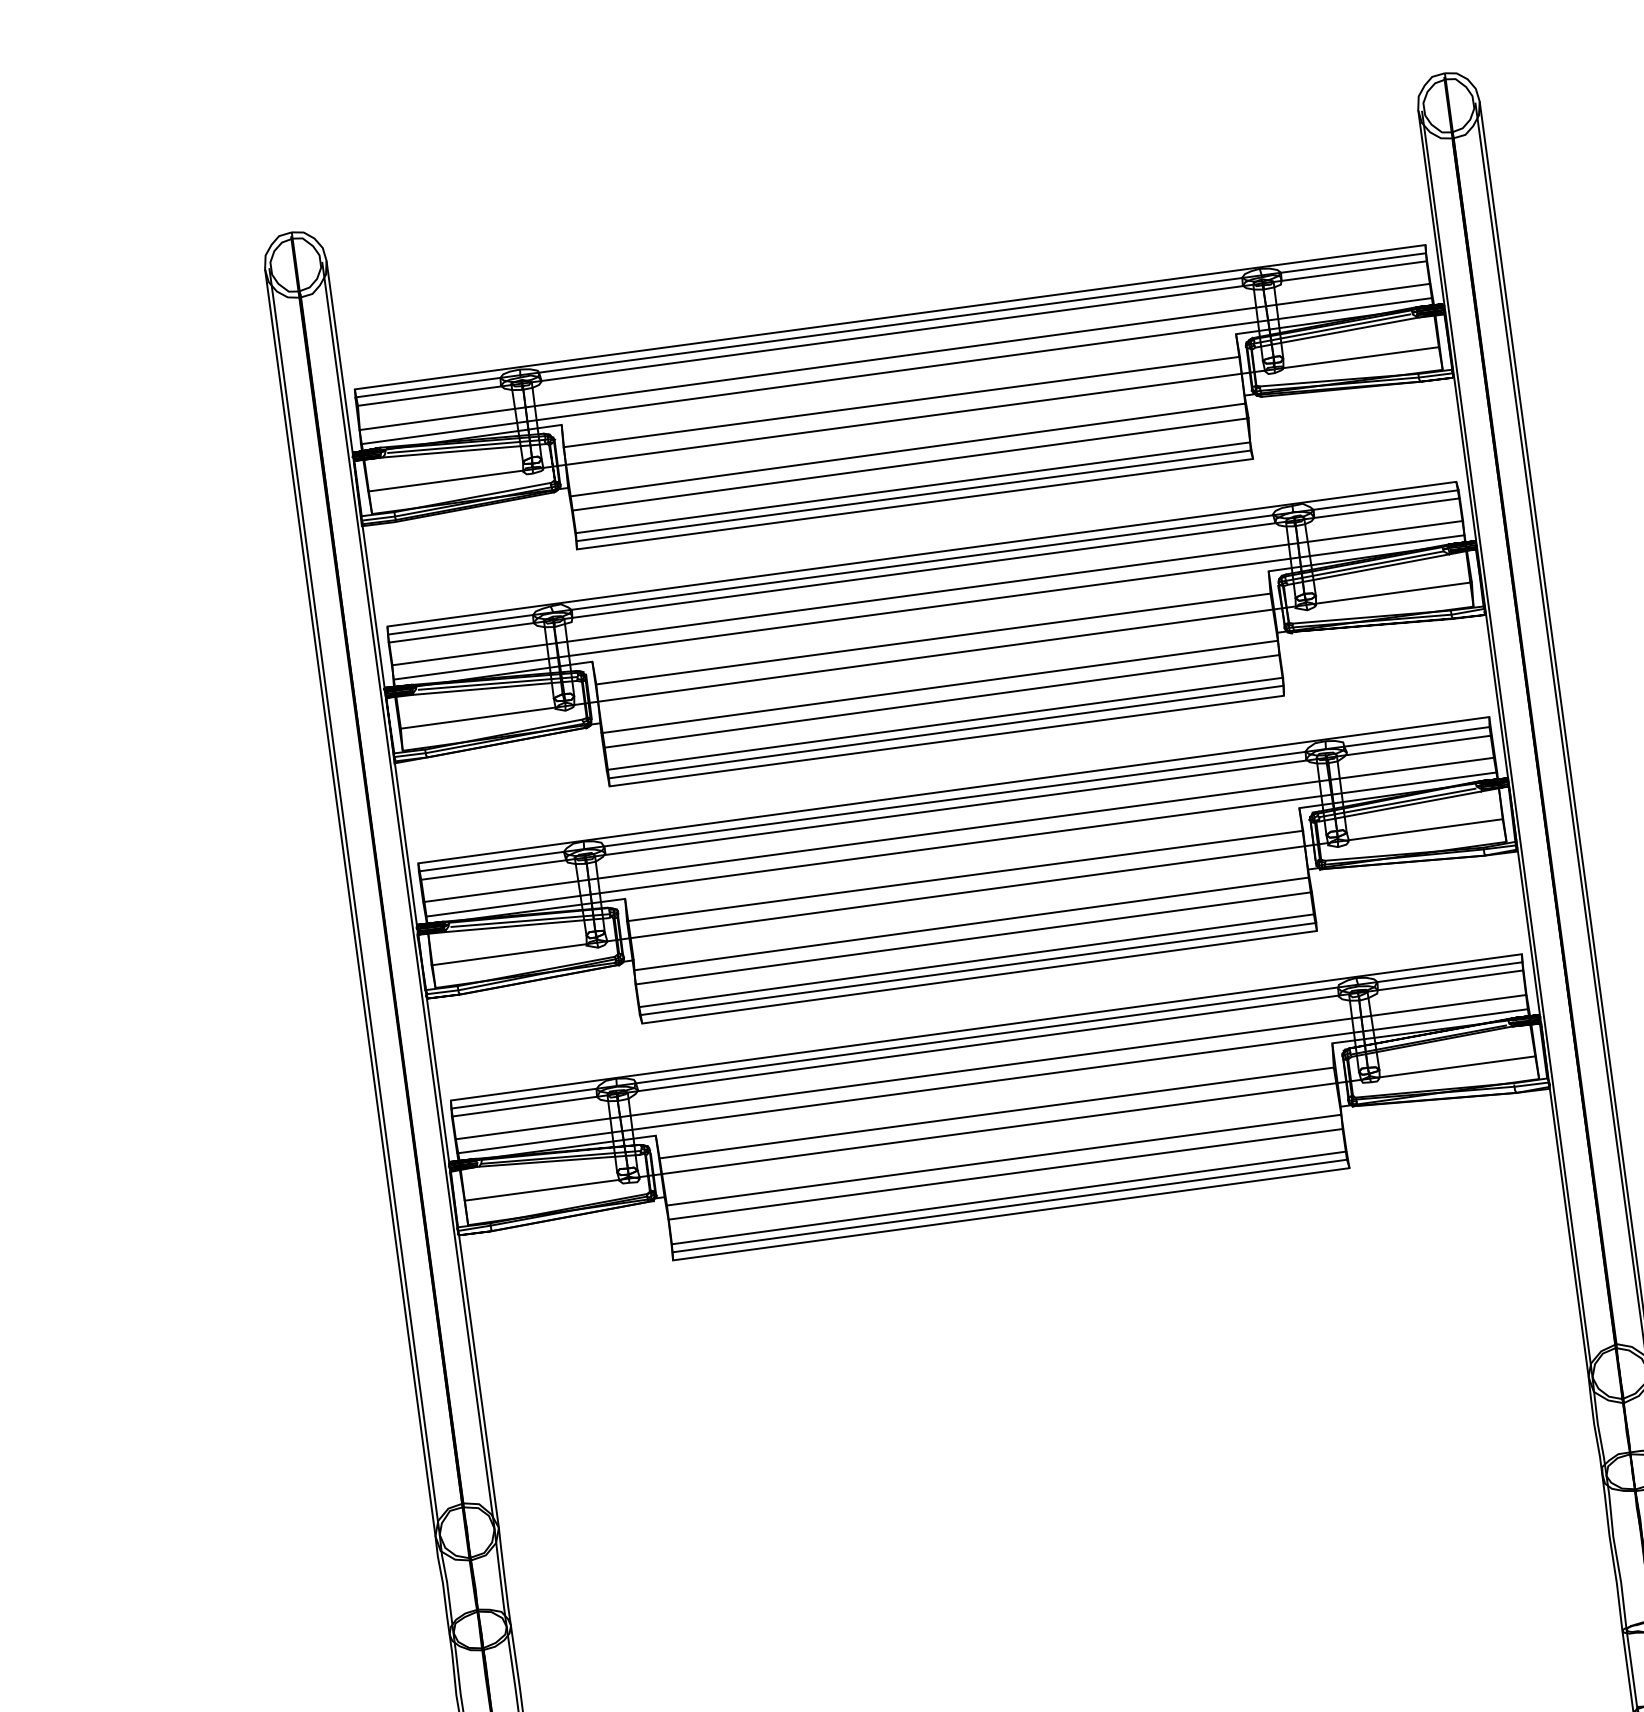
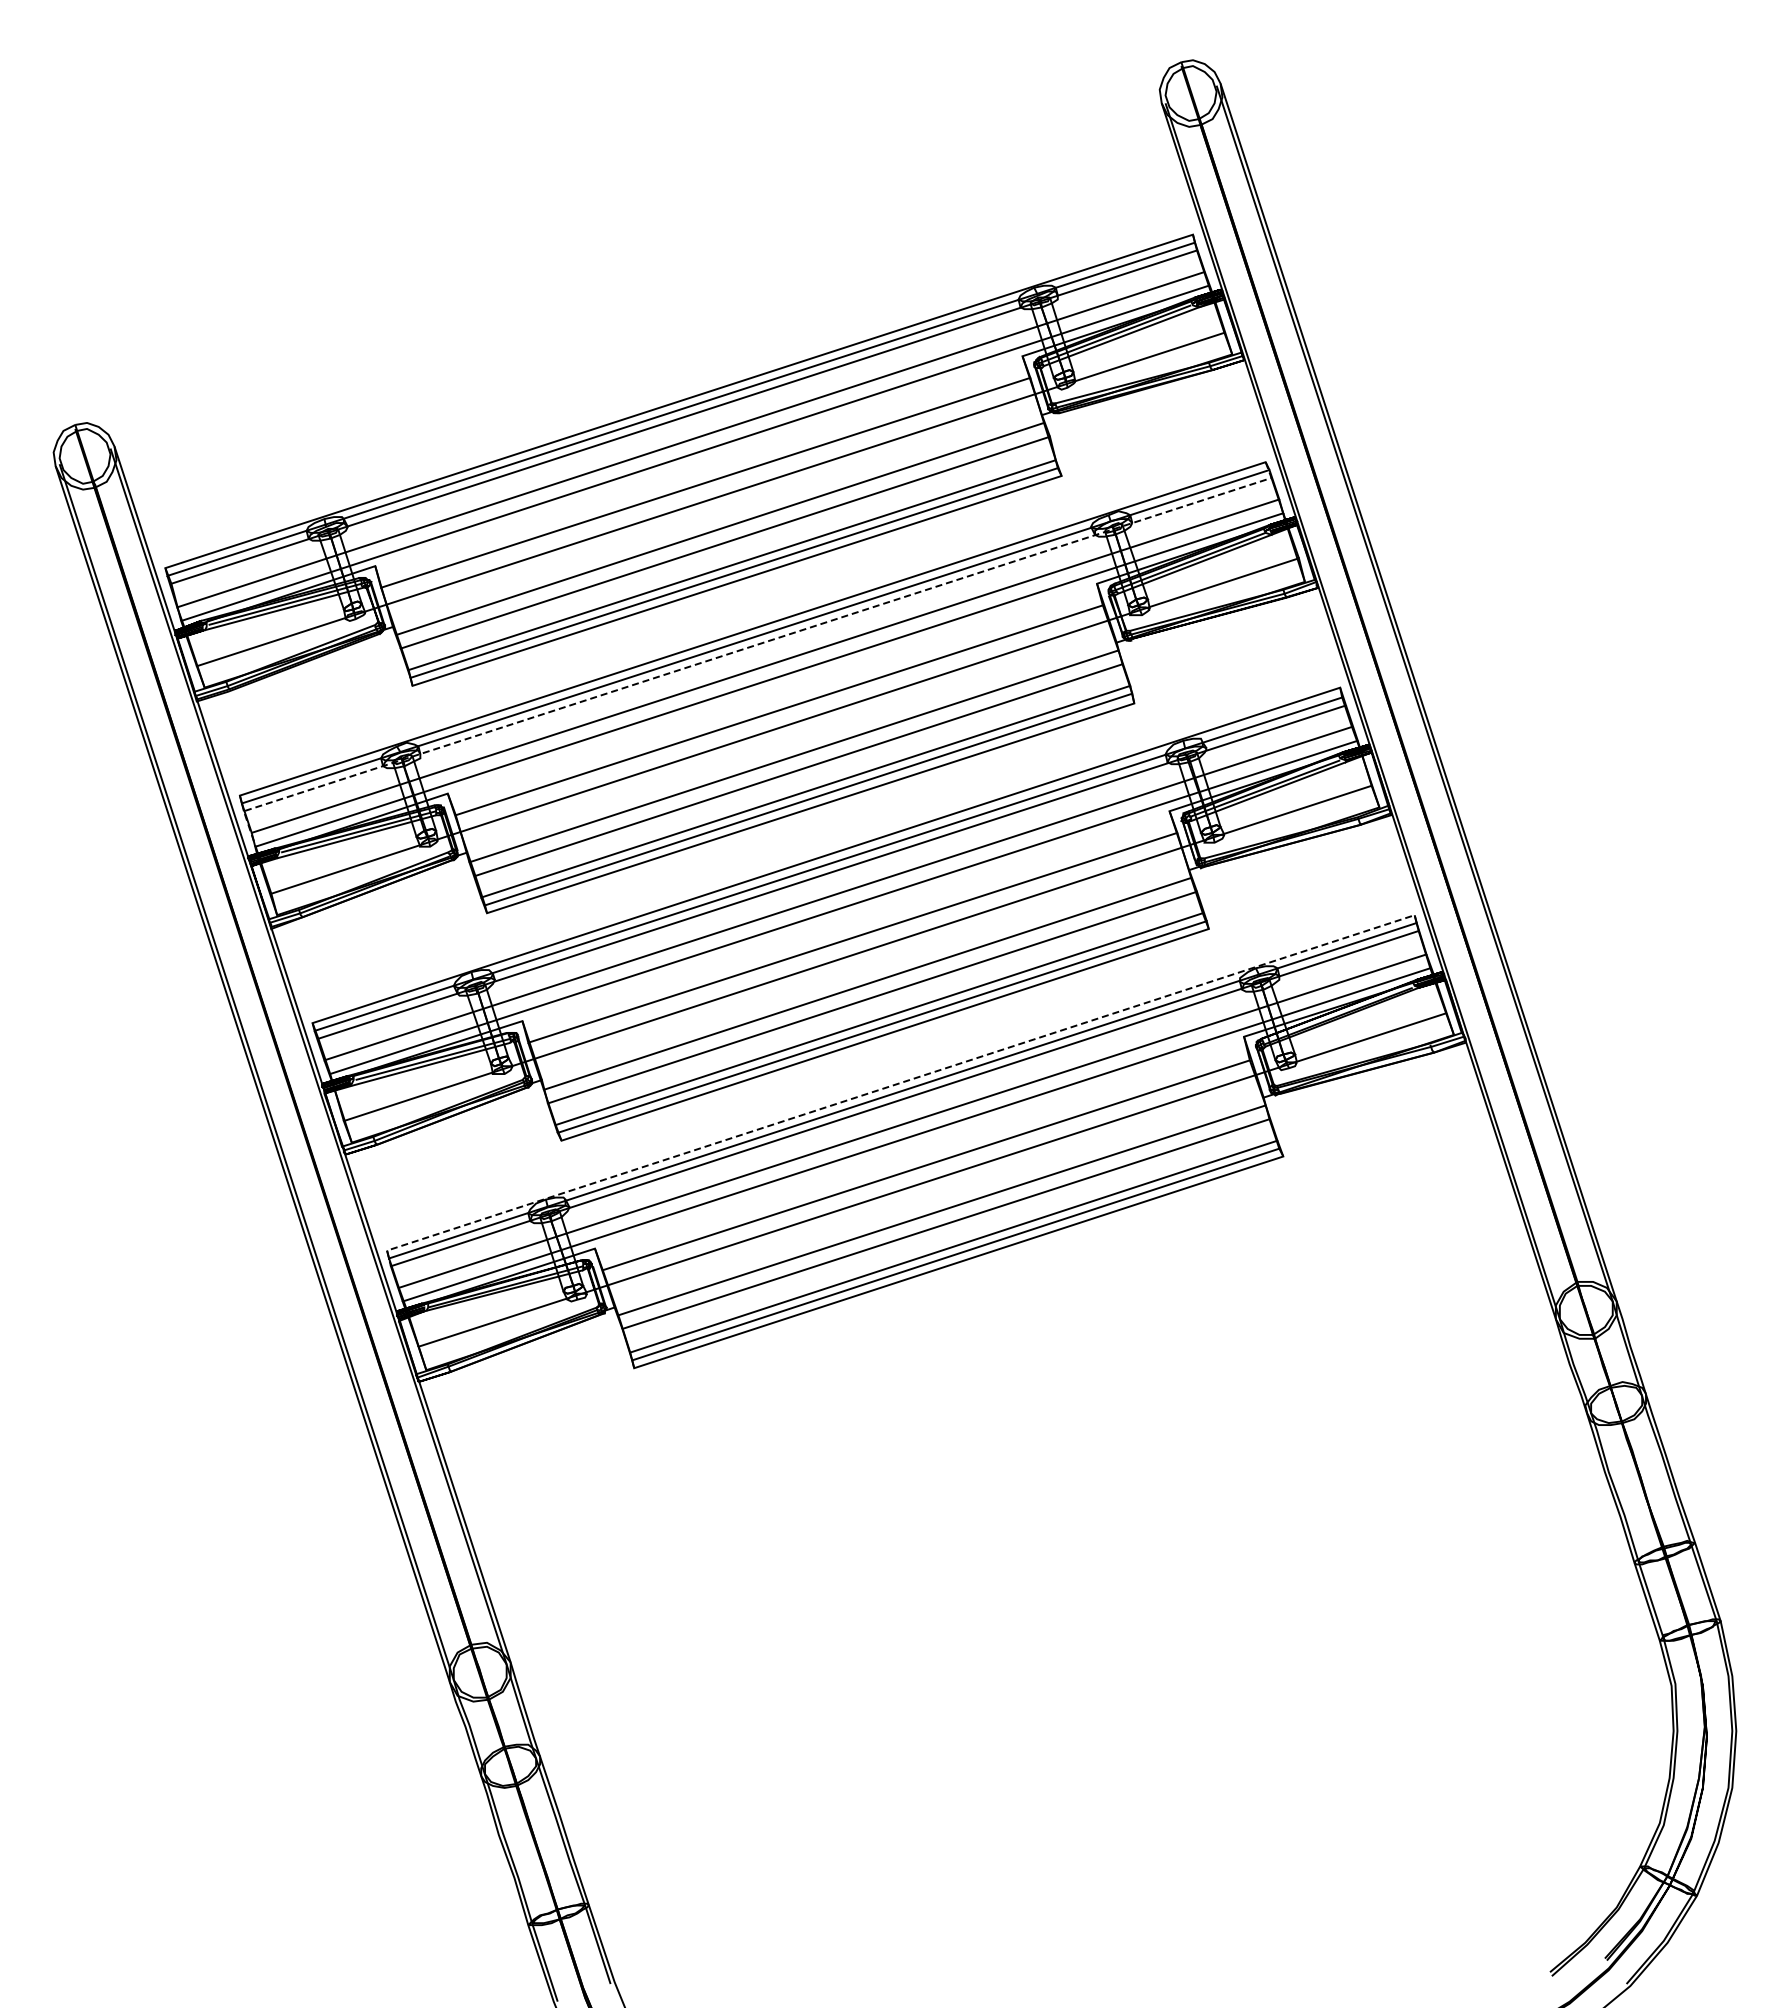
line: (913, 571) -> (747, 647), solid -> dashed
line: (981, 1028) -> (896, 1084), solid -> dashed

